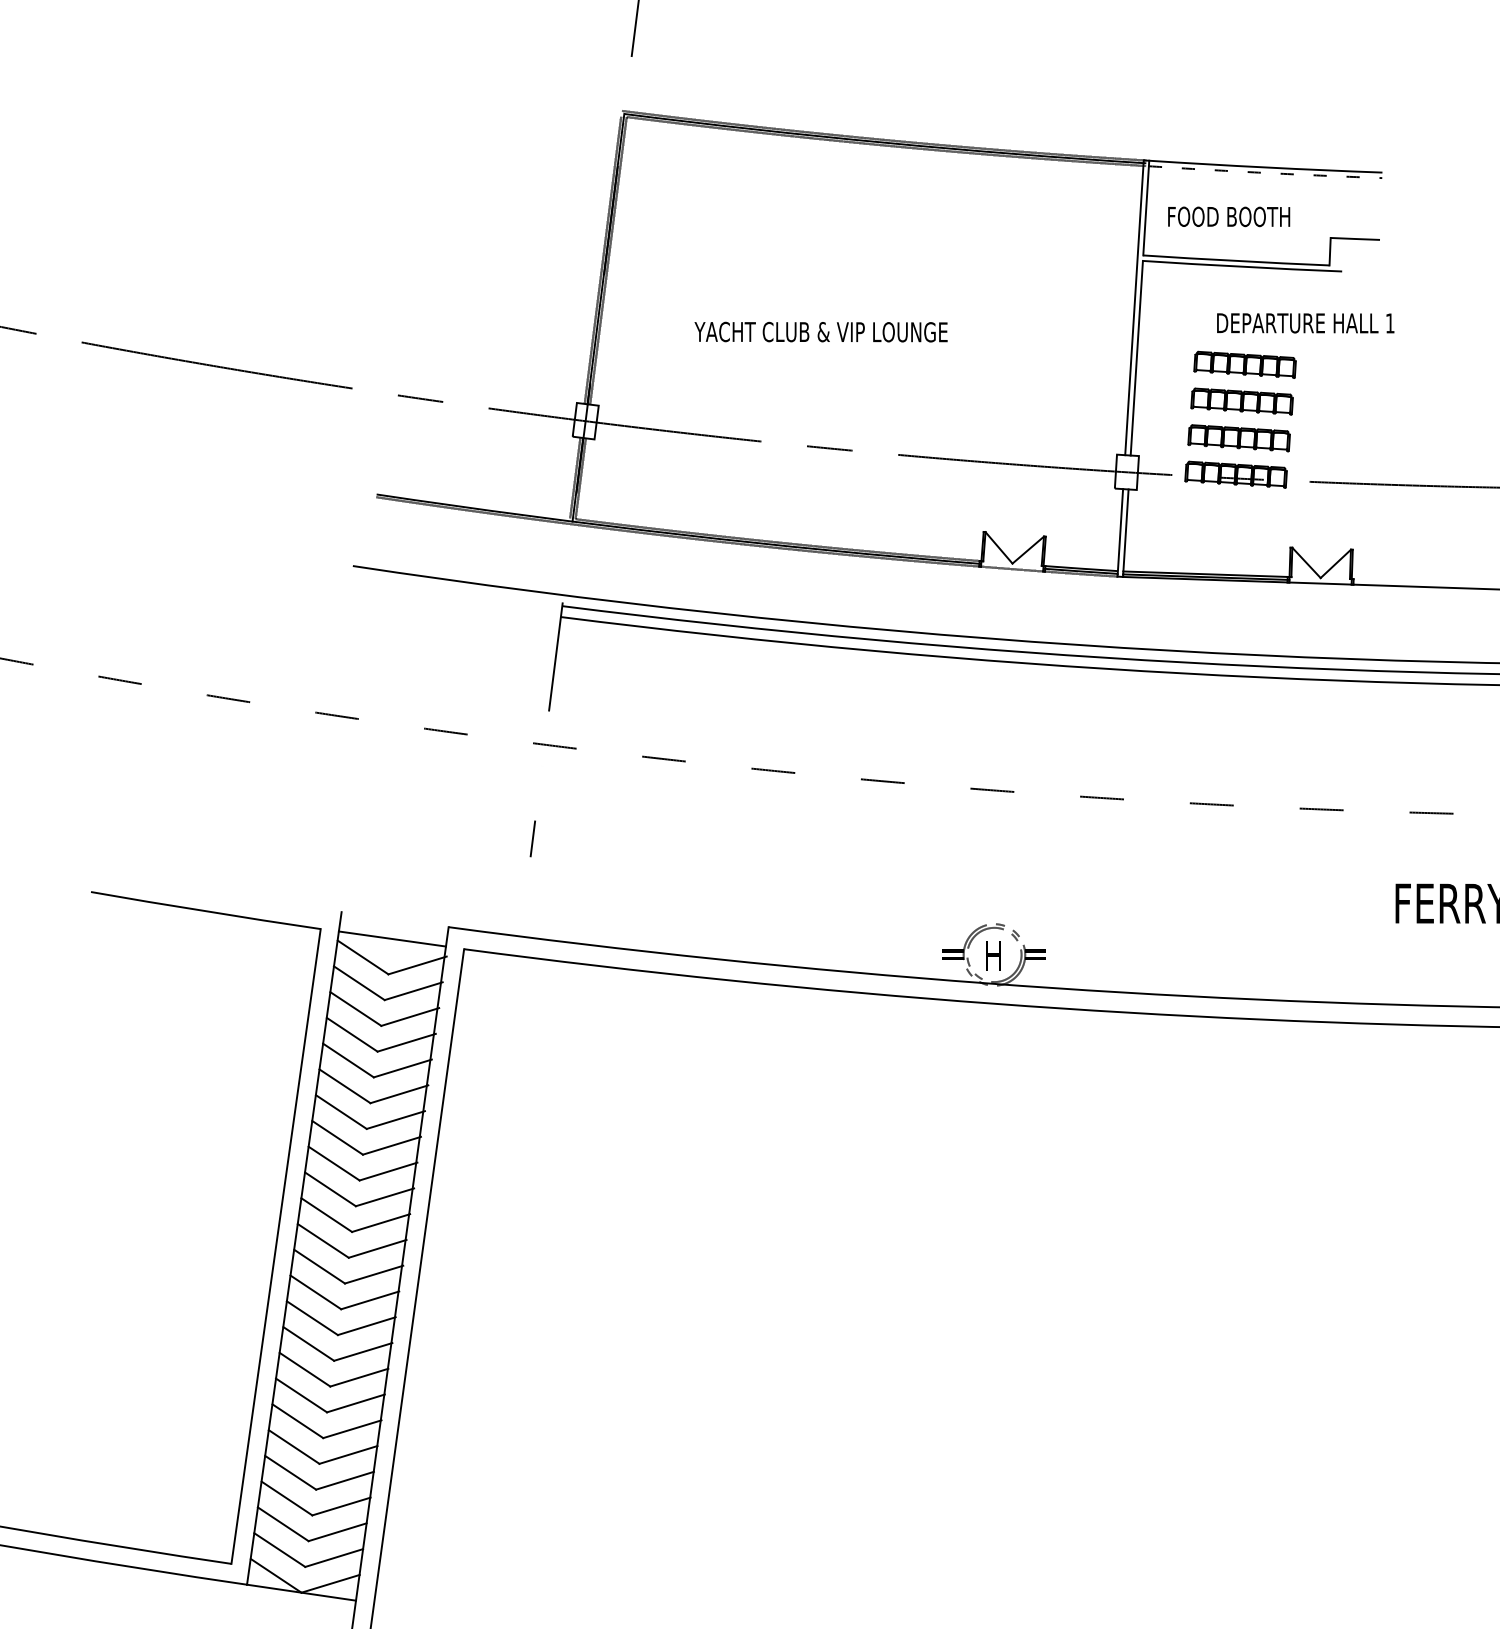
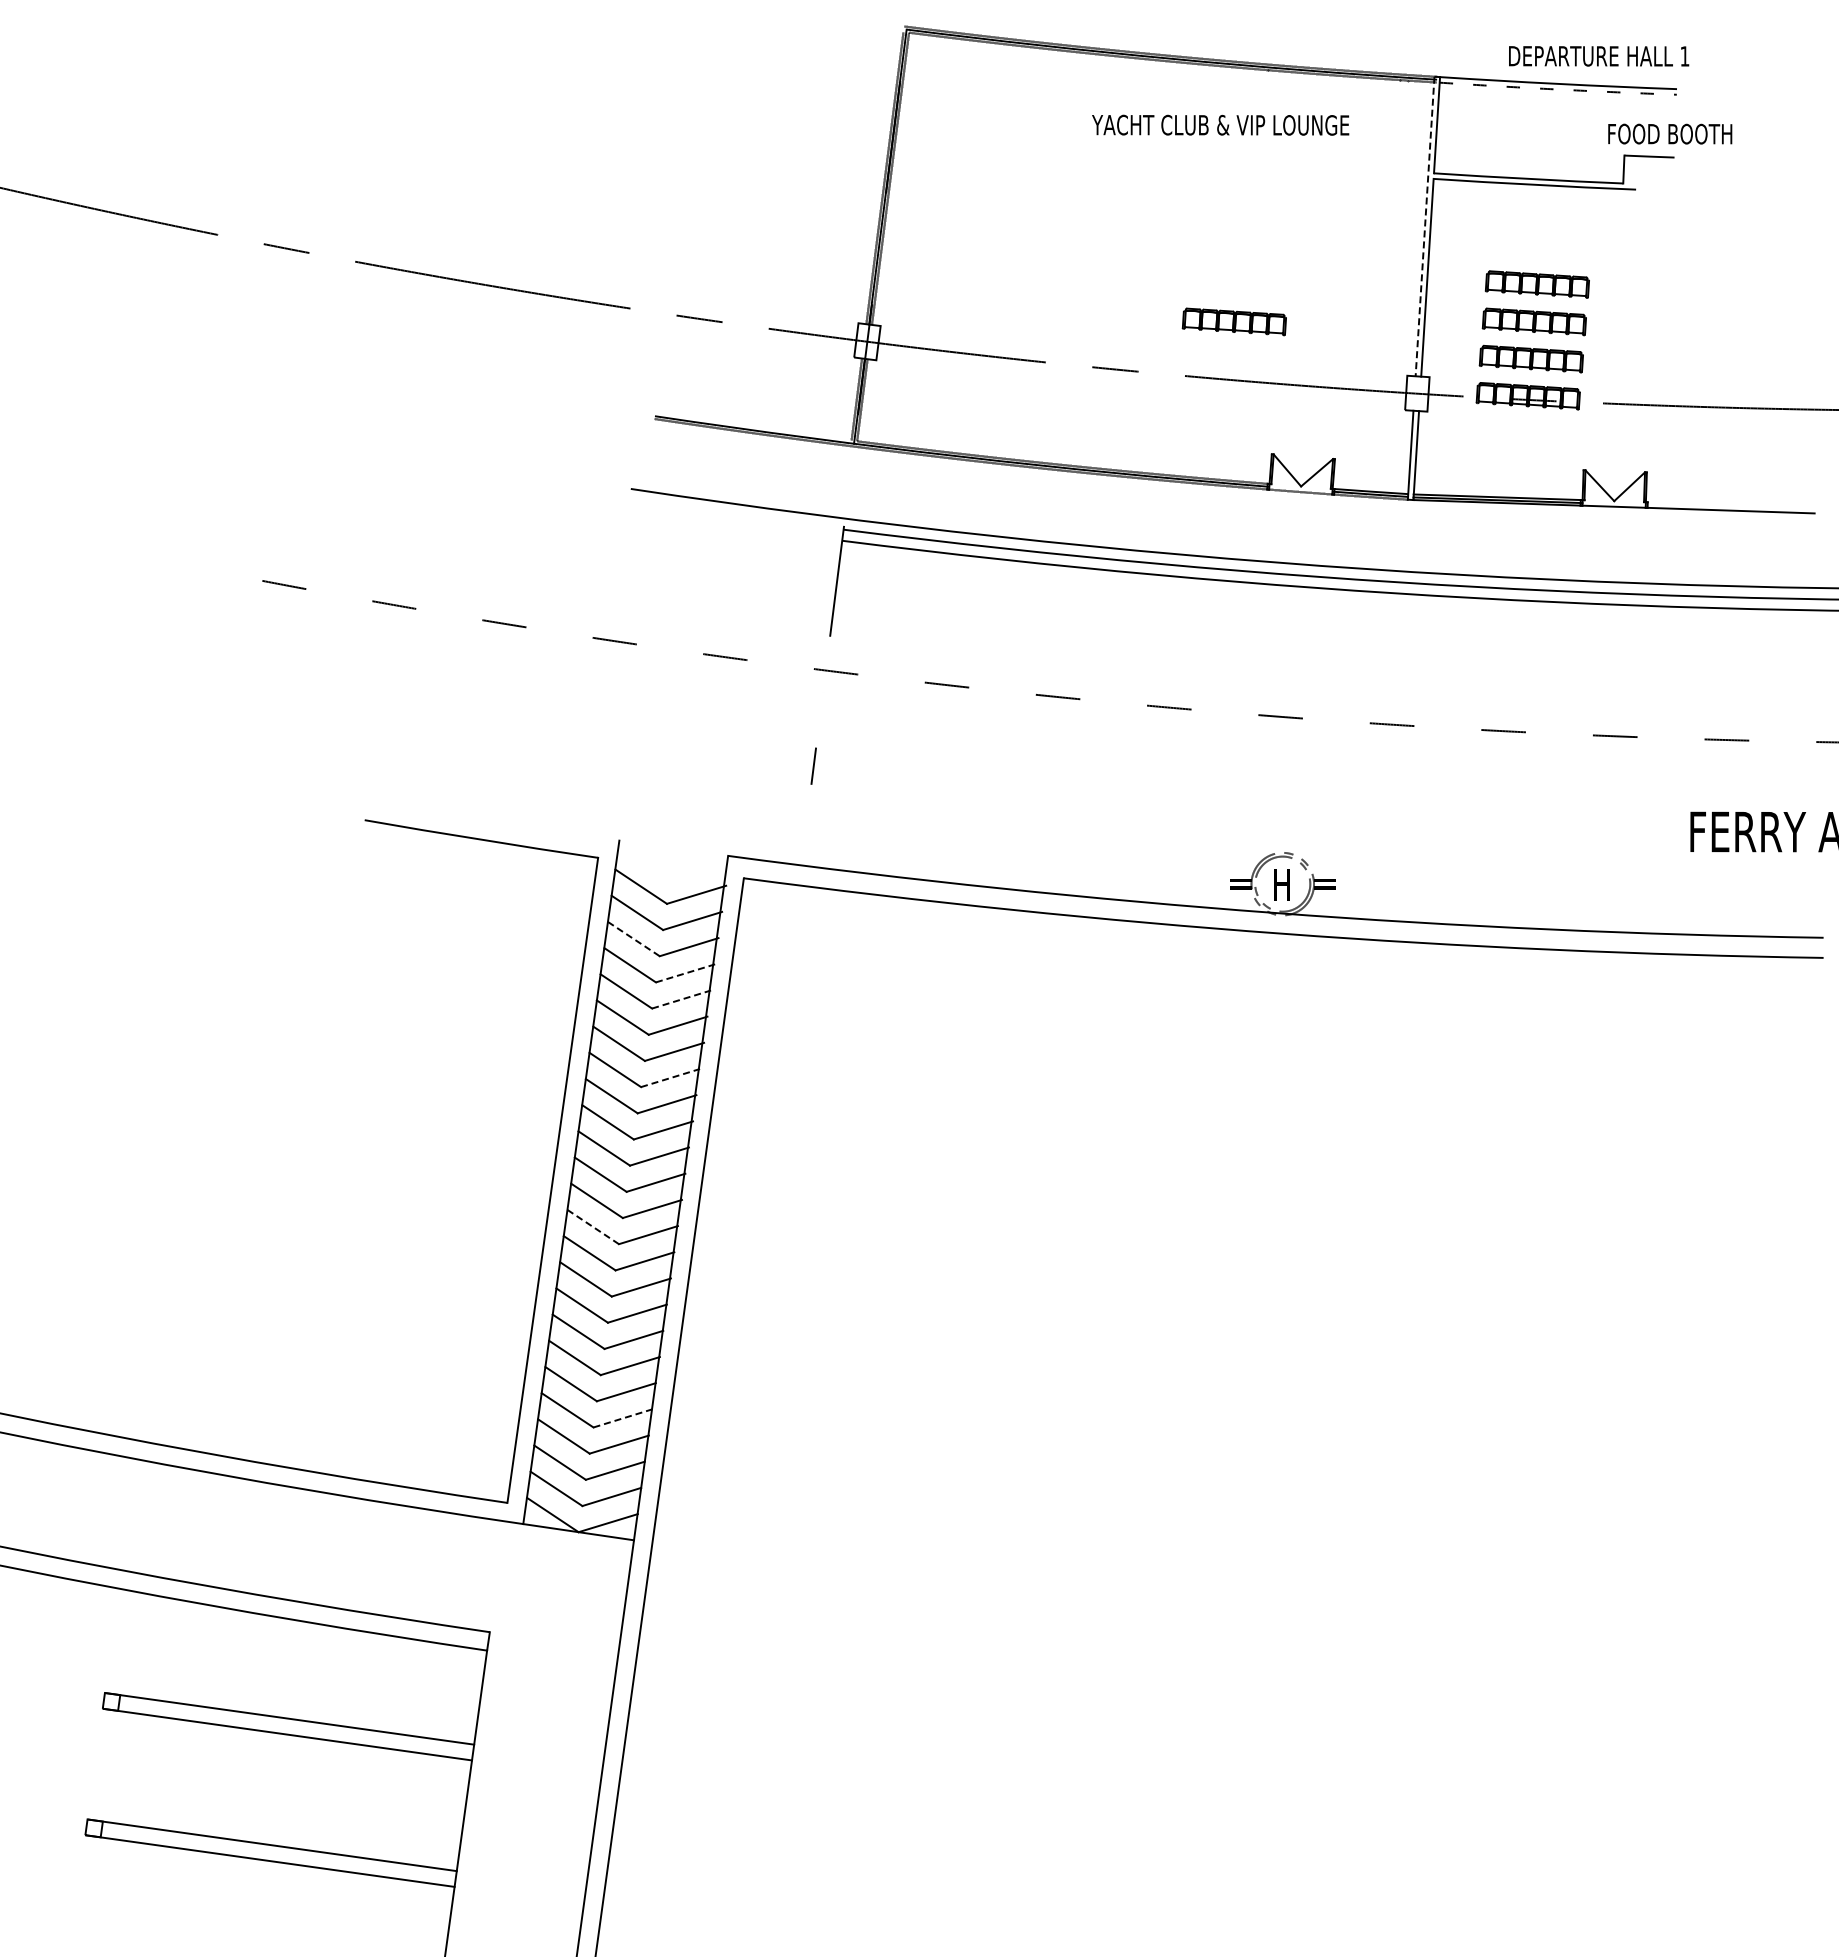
text: (1229, 216) -> (1670, 133), moved
line: (1134, 308) -> (1425, 227), solid -> dashed
text: (1306, 323) -> (1599, 56), moved
text: (820, 331) -> (1220, 124), moved
part: (945, 401) -> (1233, 321), added
line: (391, 938) -> (670, 867), removed
line: (356, 1009) -> (634, 939), solid -> dashed
line: (406, 1042) -> (685, 973), solid -> dashed
line: (402, 1068) -> (681, 999), solid -> dashed
line: (391, 1146) -> (670, 1078), solid -> dashed
line: (316, 1292) -> (593, 1227), solid -> dashed
line: (344, 1480) -> (622, 1418), solid -> dashed

